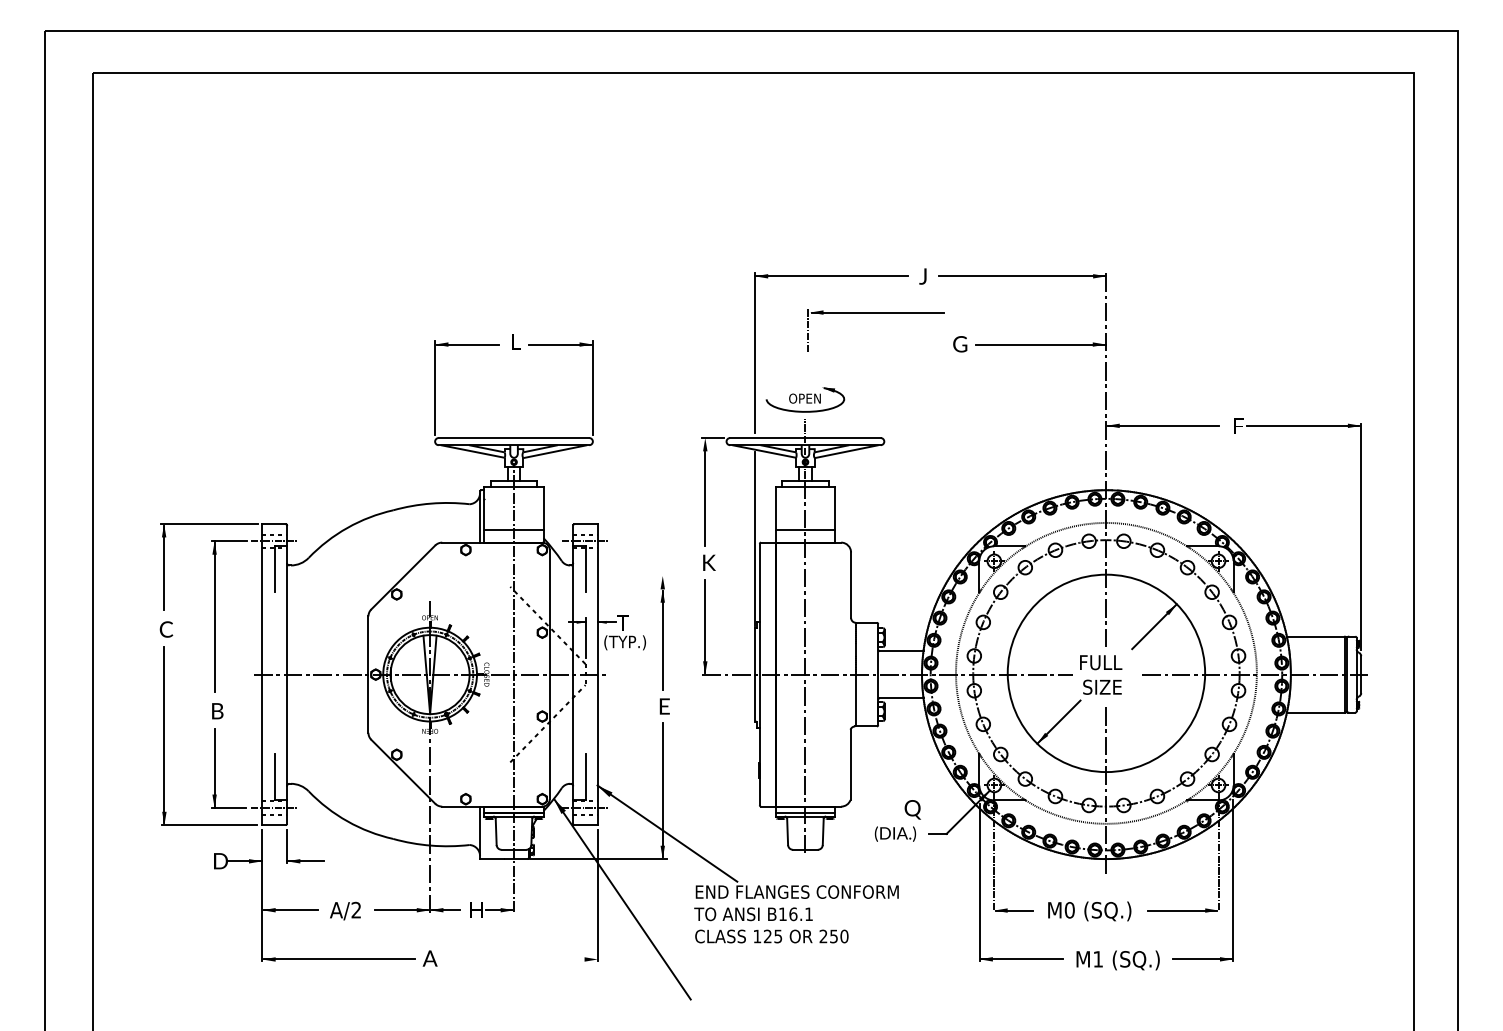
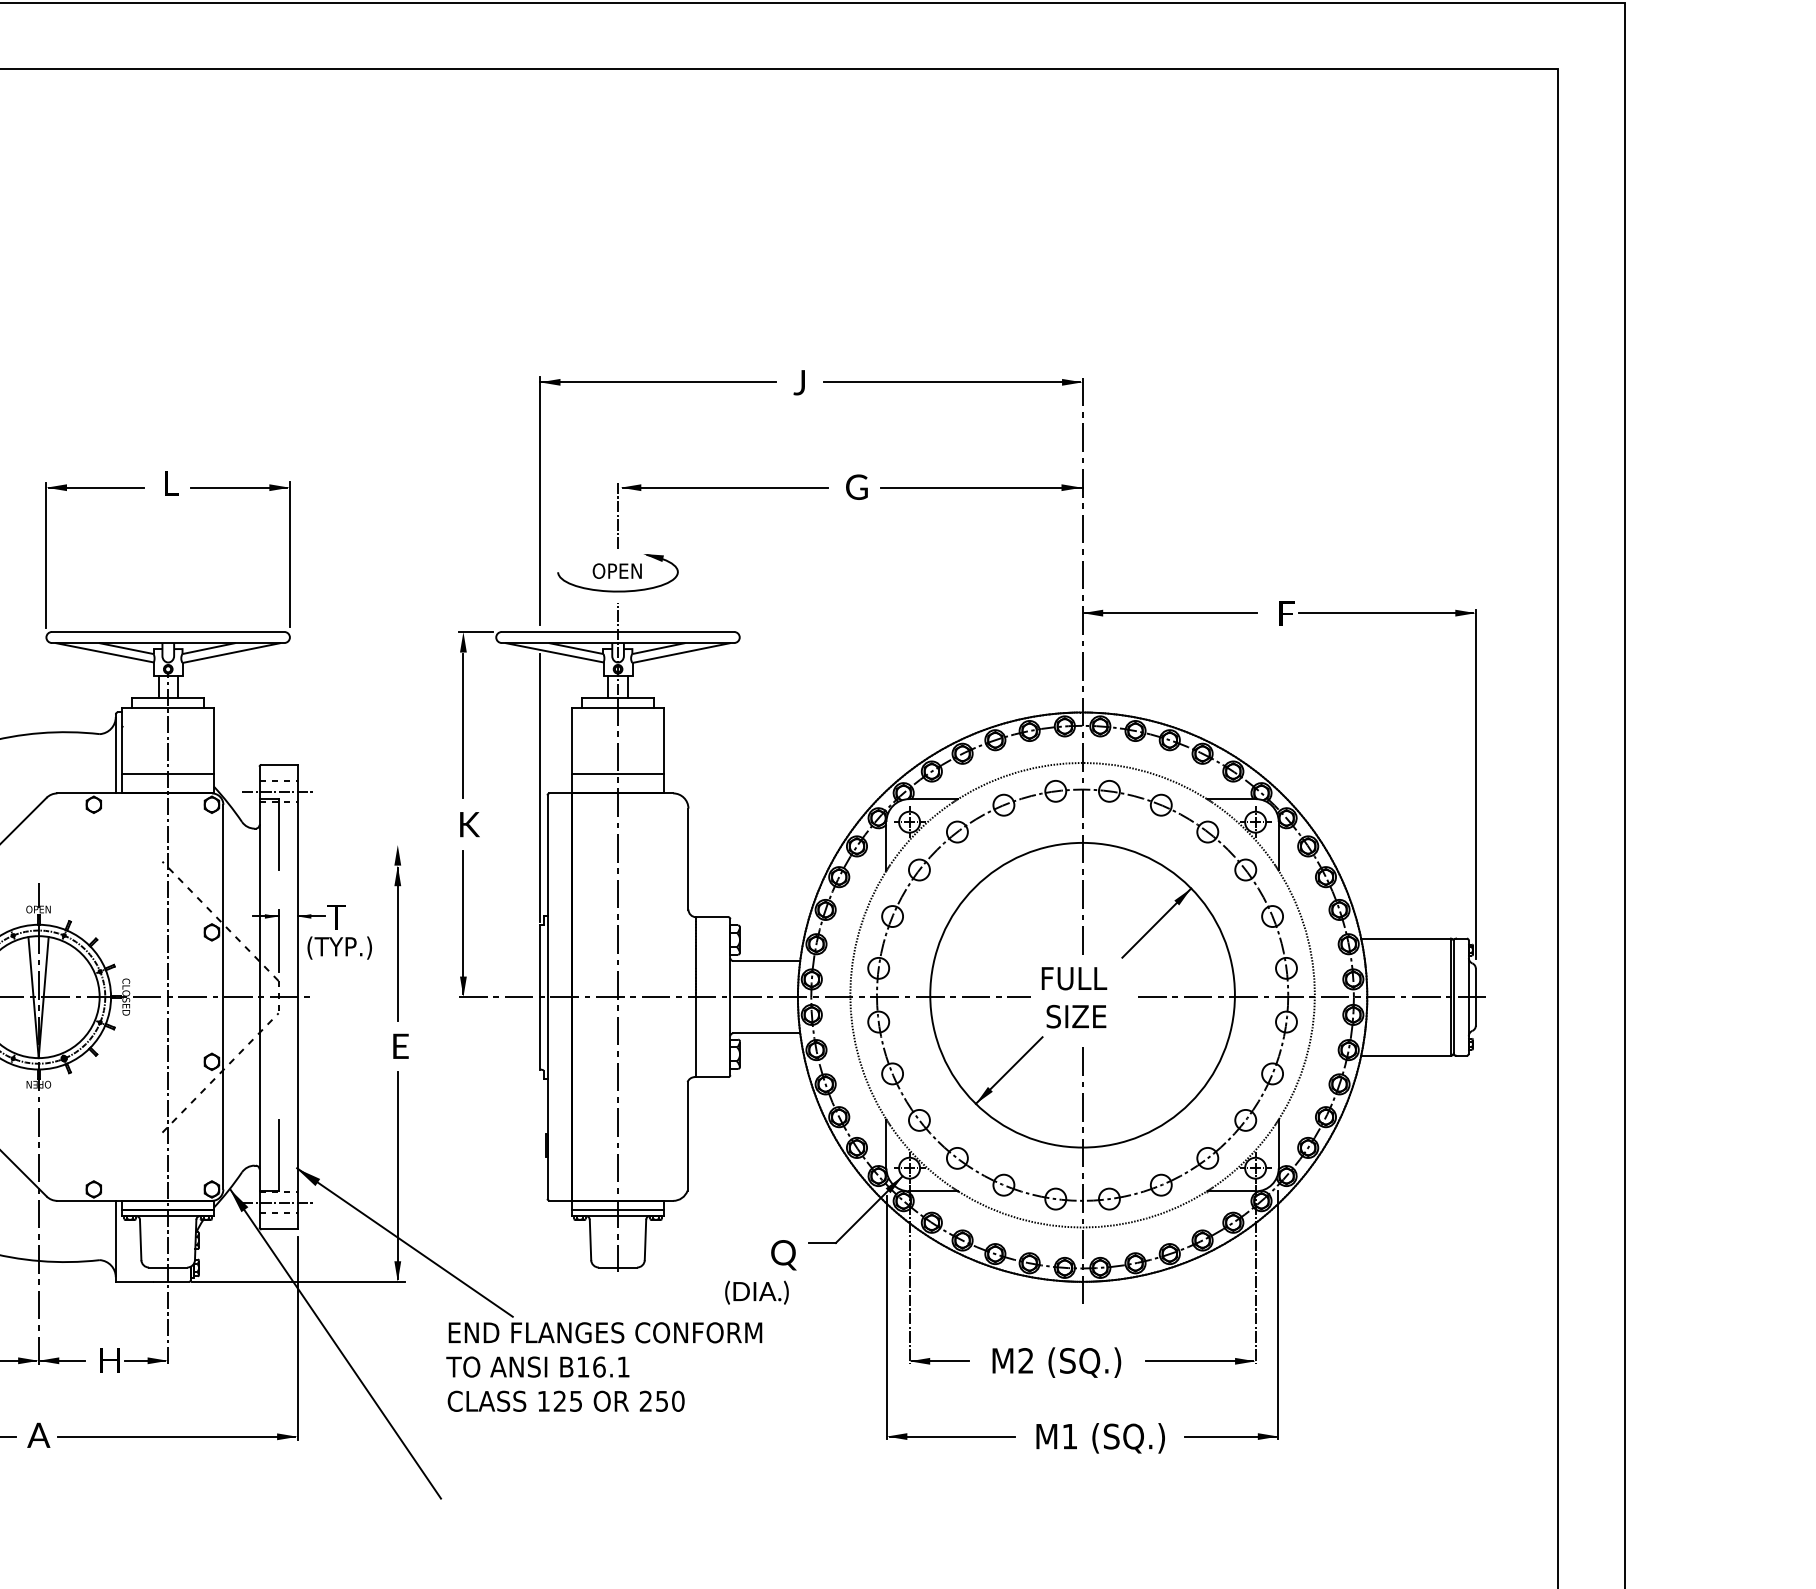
part: (875, 313) -> (721, 489), moved
text: (897, 820) -> (760, 1271), moved
text: (1069, 910) -> (1025, 1361), M0 -> M2
line: (519, 959) -> (176, 1436), added

